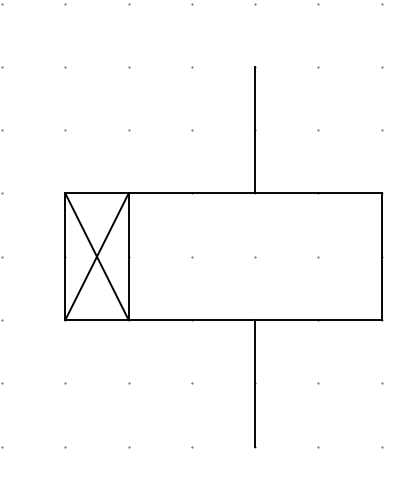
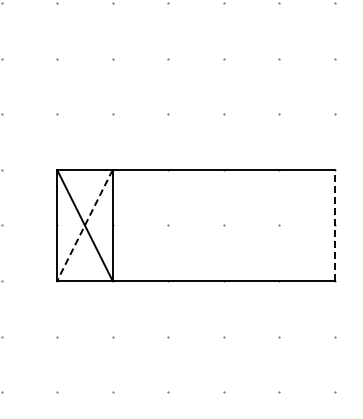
line: (254, 129) -> (223, 113), removed
line: (96, 256) -> (84, 225), solid -> dashed
line: (381, 256) -> (334, 225), solid -> dashed
line: (254, 383) -> (223, 336), removed

